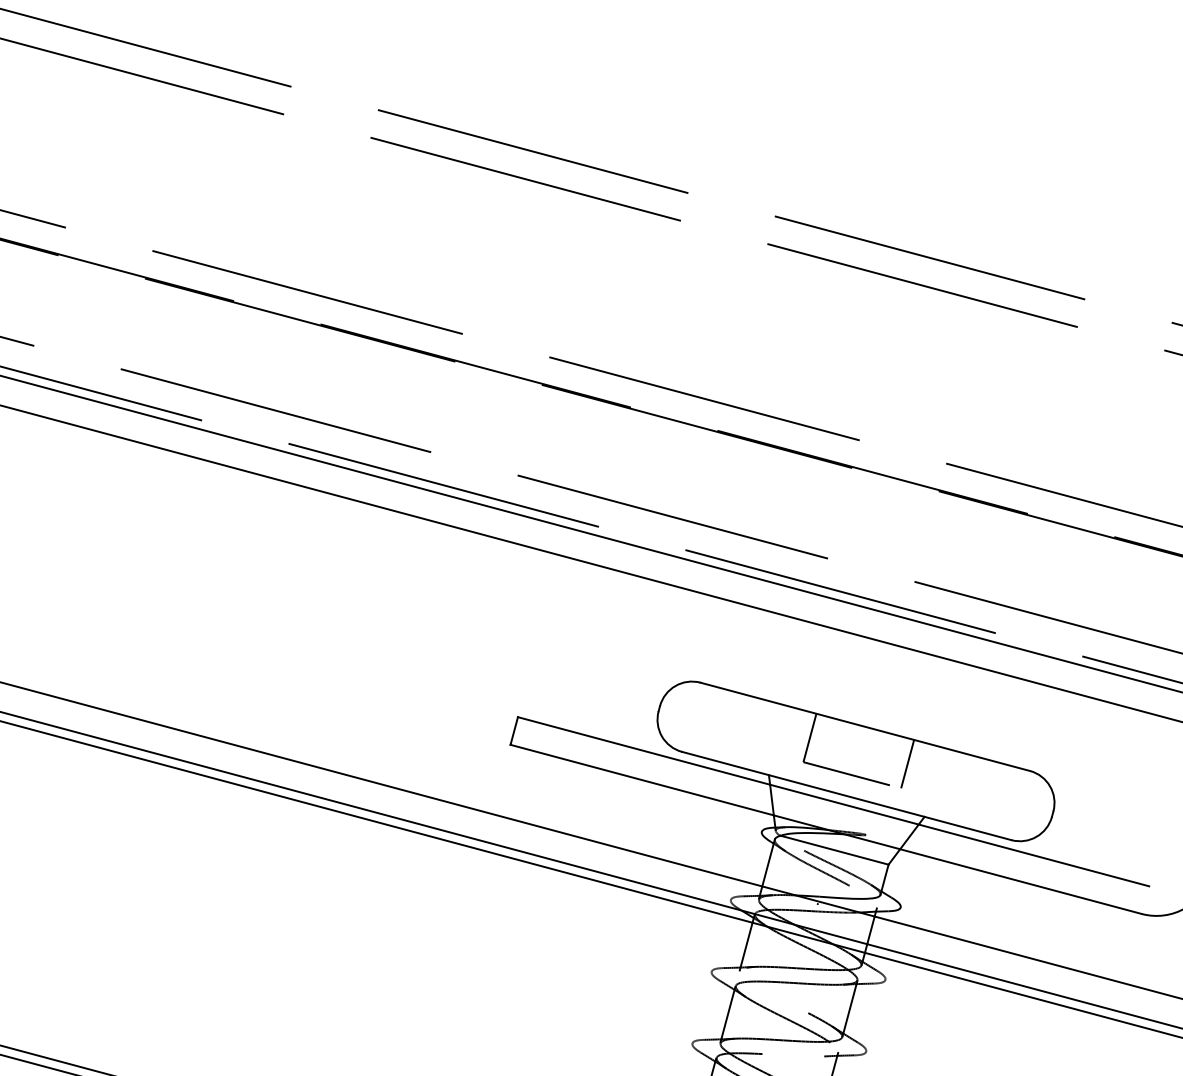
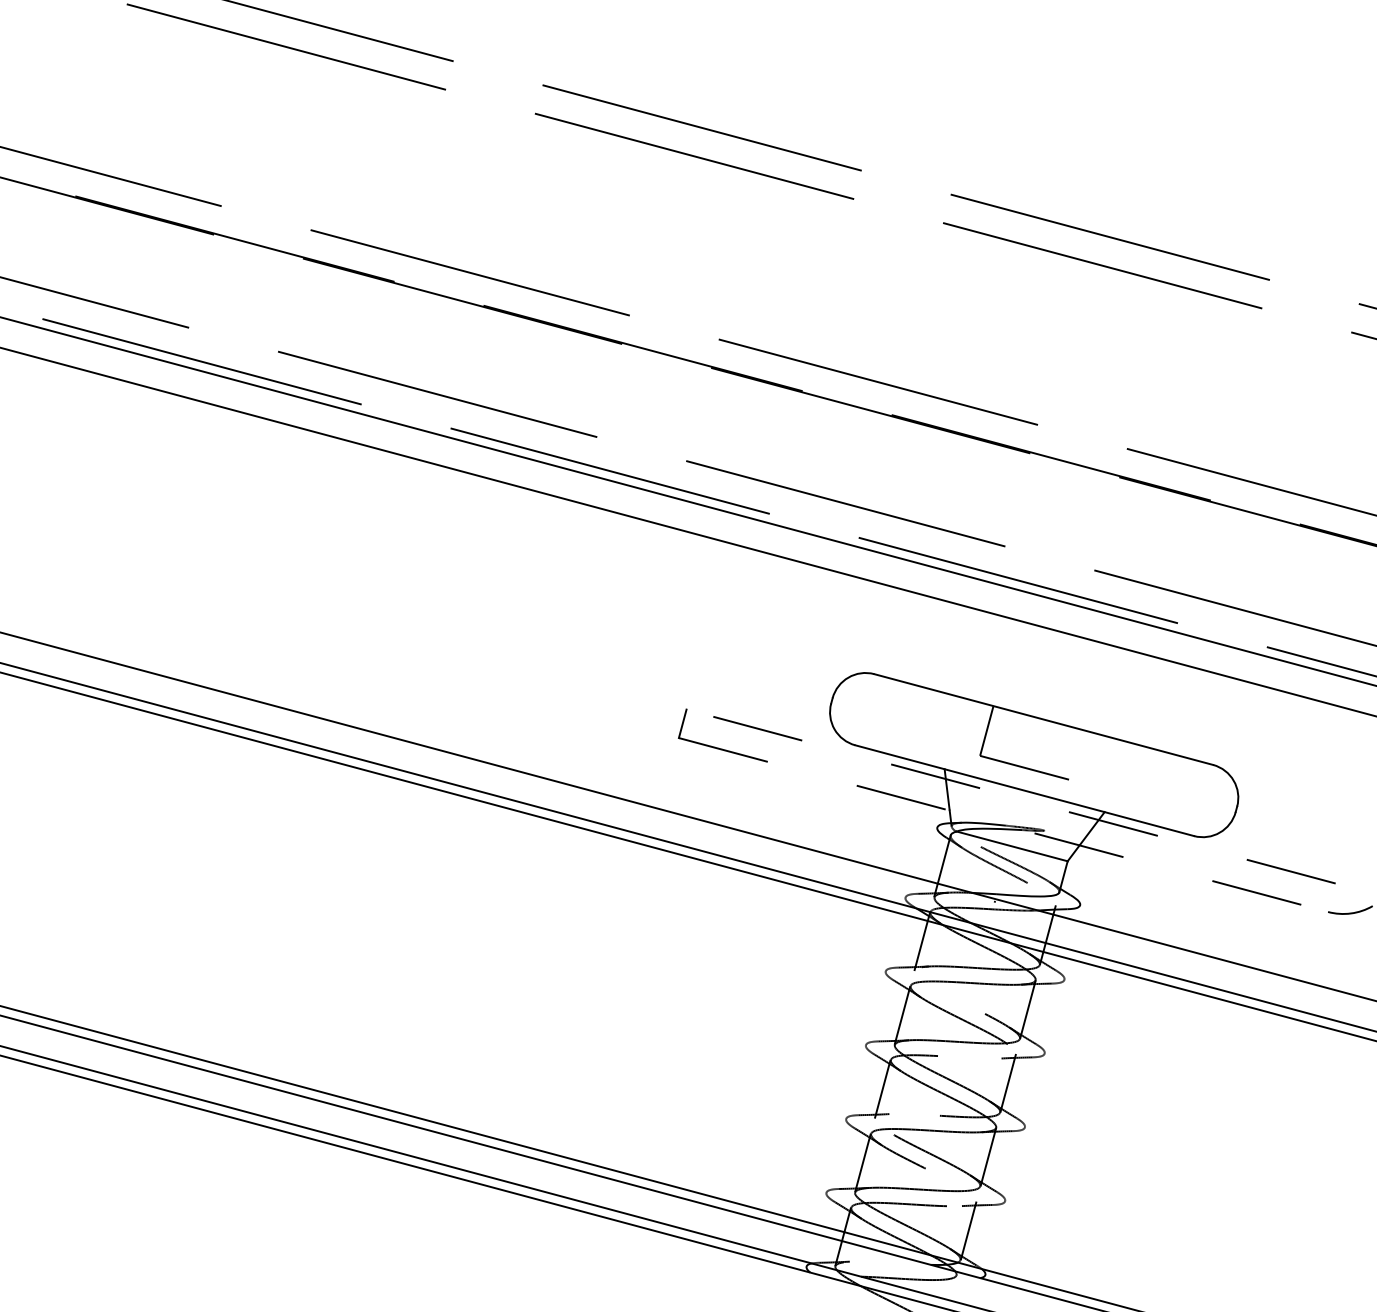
line: (906, 763) -> (1086, 757), removed
line: (832, 801) -> (1010, 796), solid -> dashed
line: (826, 829) -> (1003, 825), solid -> dashed

